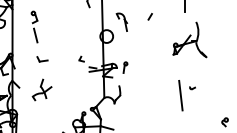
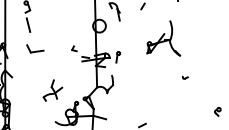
part: (189, 39) -> (163, 38), moved
part: (42, 59) -> (35, 49), size x1.6
part: (41, 89) -> (52, 90), moved
line: (180, 95) -> (173, 85), removed

